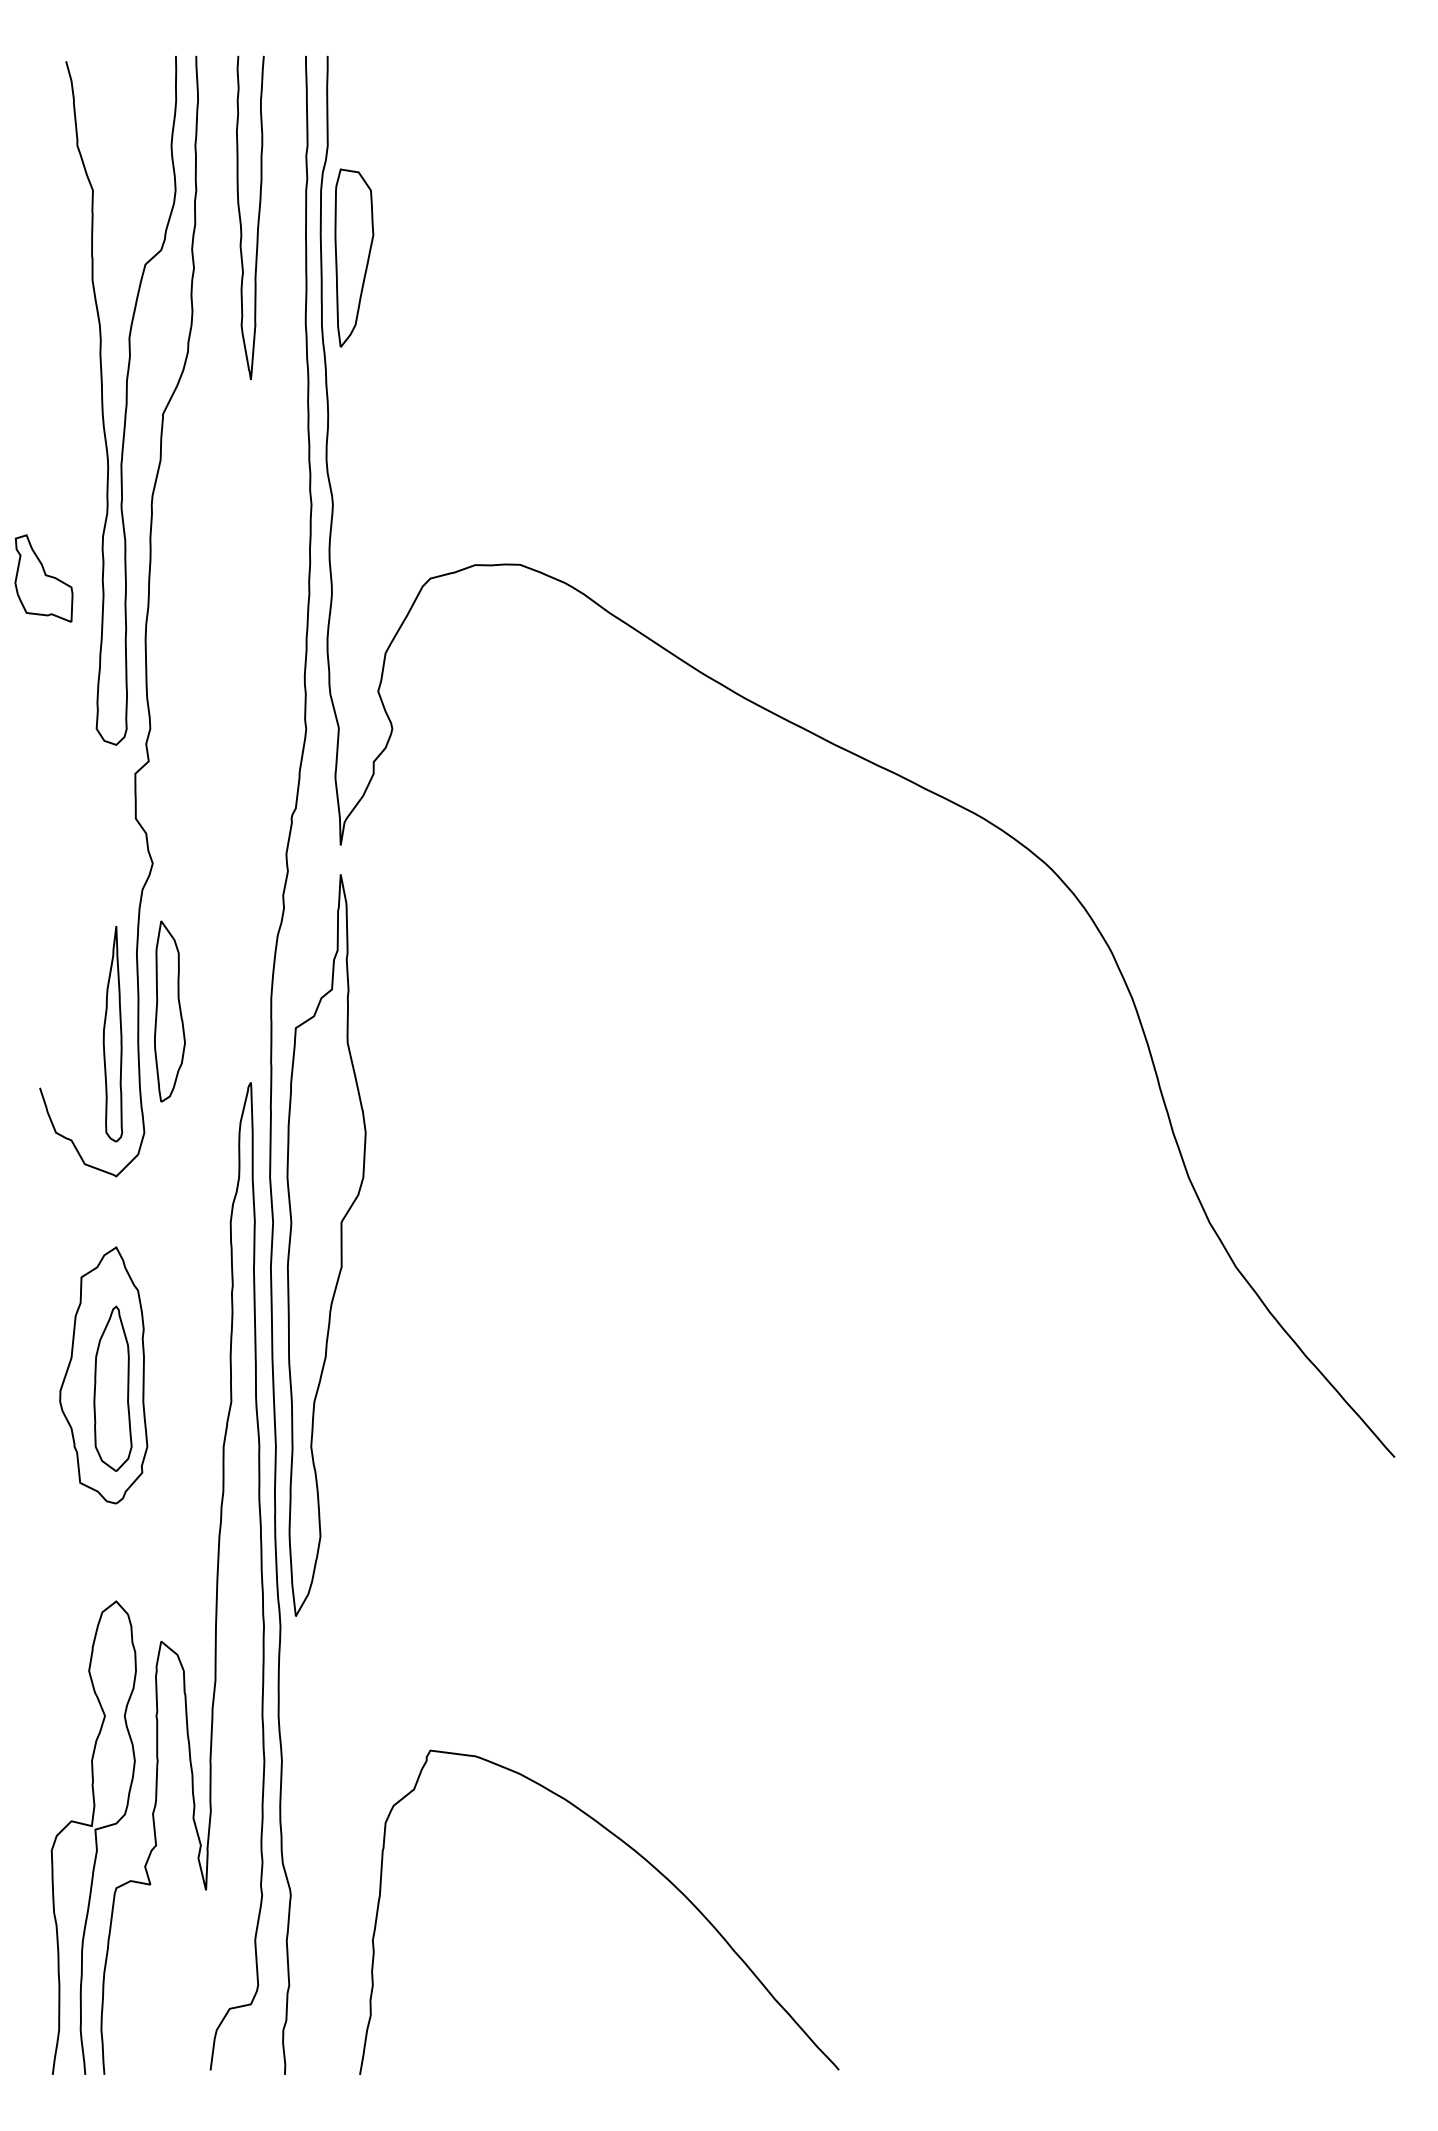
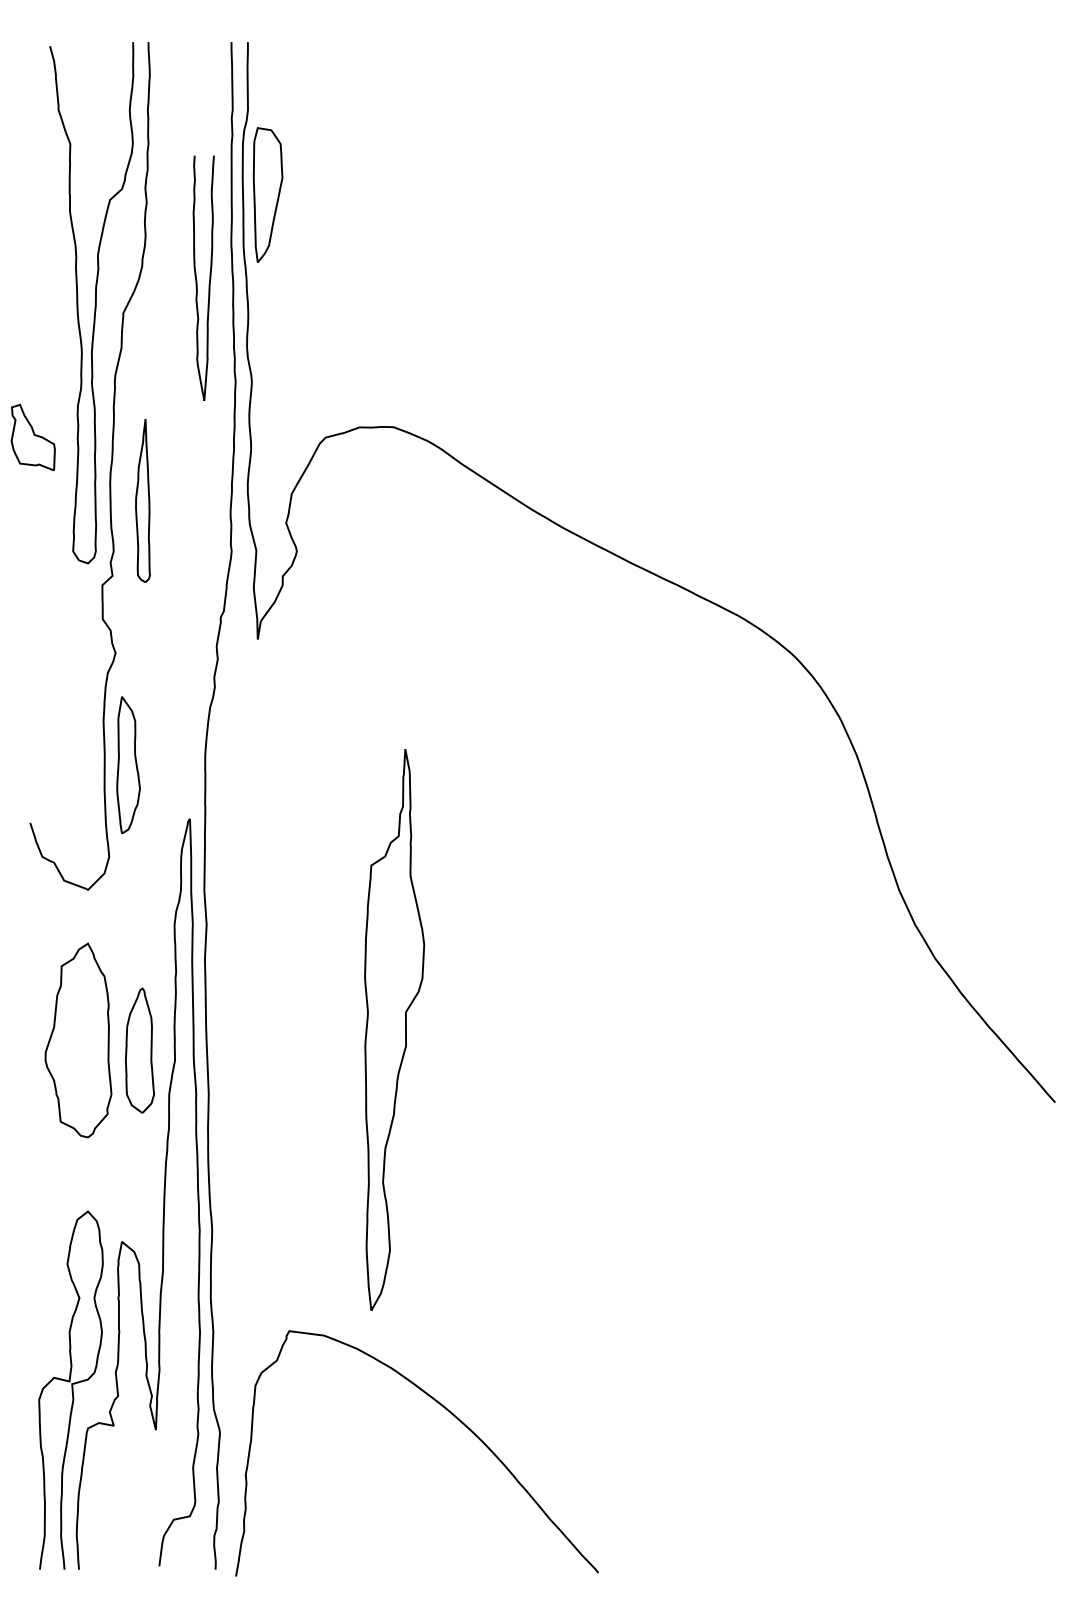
curve: (257, 219) -> (209, 279), moved
part: (112, 1034) -> (142, 501), moved
part: (326, 1245) -> (394, 1029), moved
part: (112, 1388) -> (139, 1050), moved
curve: (643, 1859) -> (450, 1413), moved

